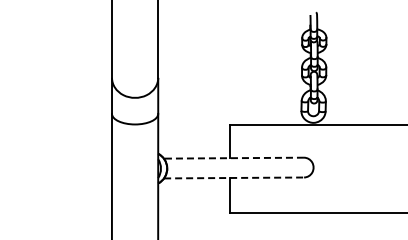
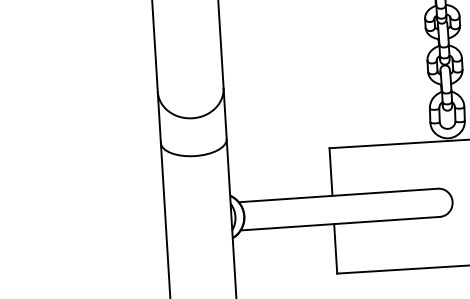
line: (233, 158) -> (337, 195), dashed -> solid
line: (234, 177) -> (340, 222), dashed -> solid

